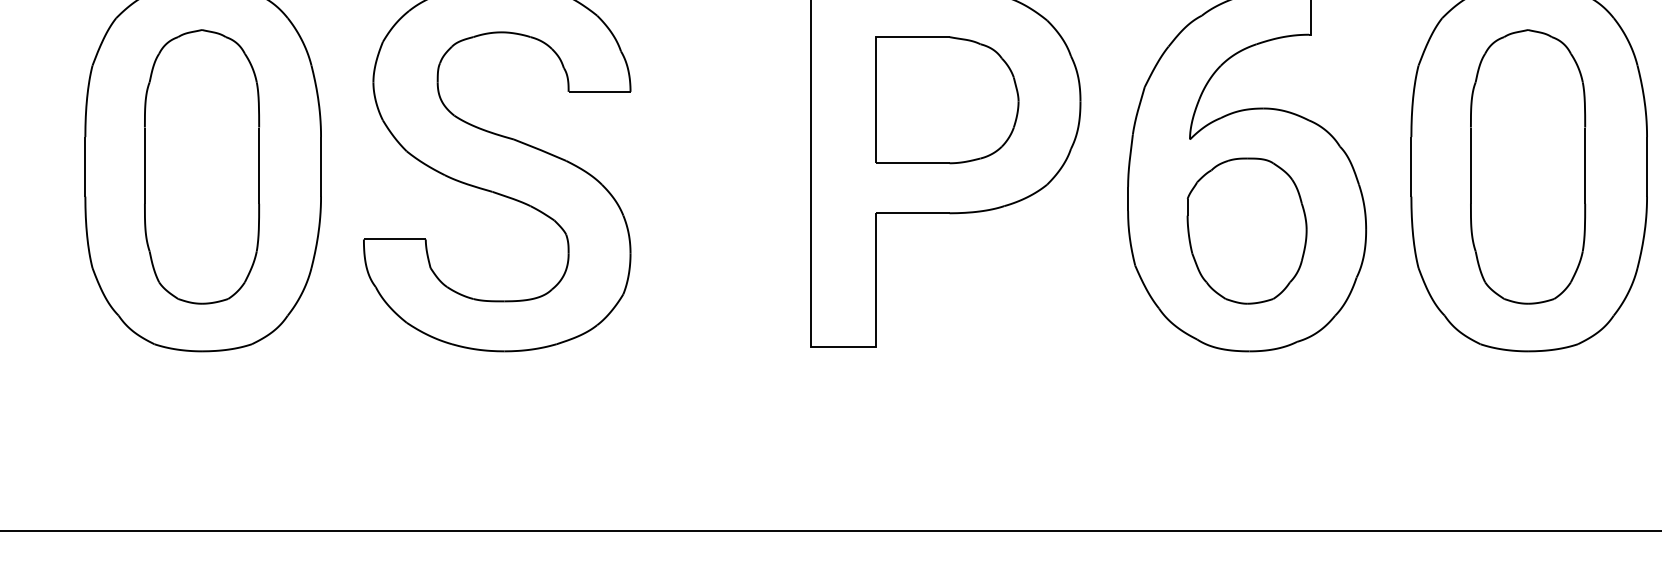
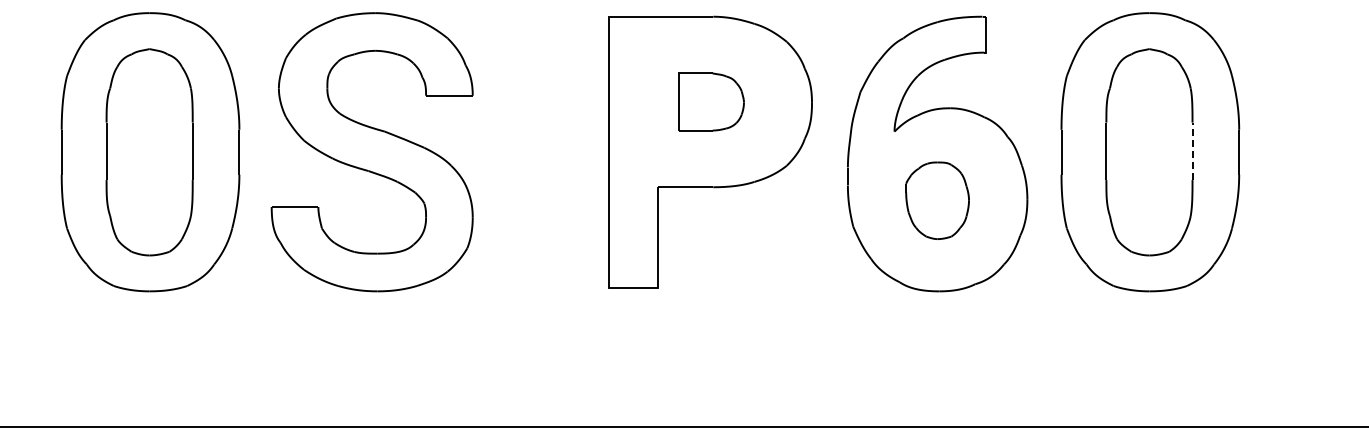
part: (947, 99) -> (711, 101), size x0.6
line: (1585, 165) -> (1192, 151), solid -> dashed
part: (1246, 230) -> (937, 200), size x0.7

